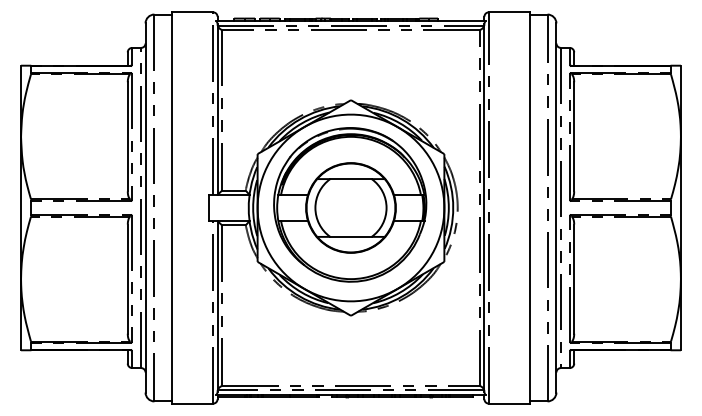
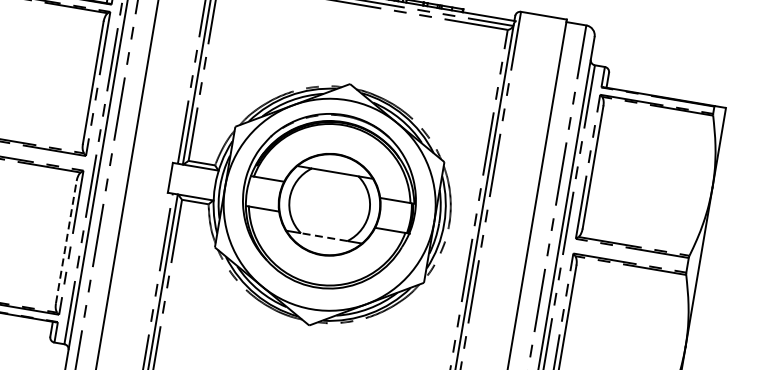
line: (351, 236) -> (324, 236), solid -> dashed
line: (127, 279) -> (65, 242), solid -> dashed

